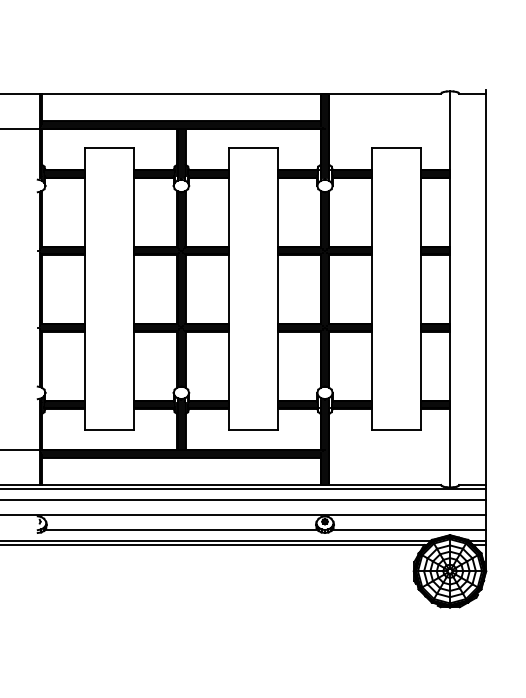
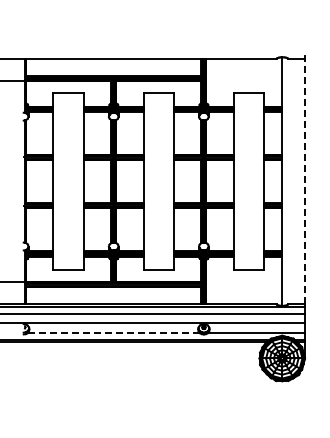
line: (485, 289) -> (304, 181), solid -> dashed
line: (180, 529) -> (113, 332), solid -> dashed

